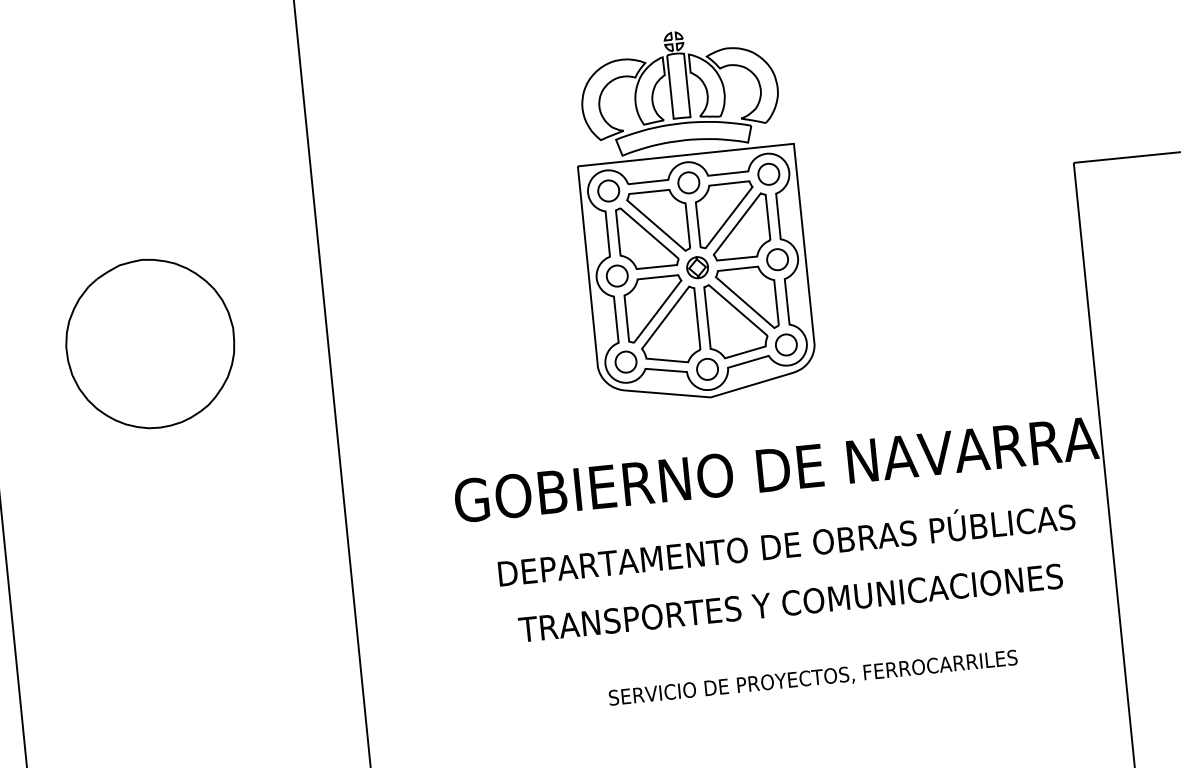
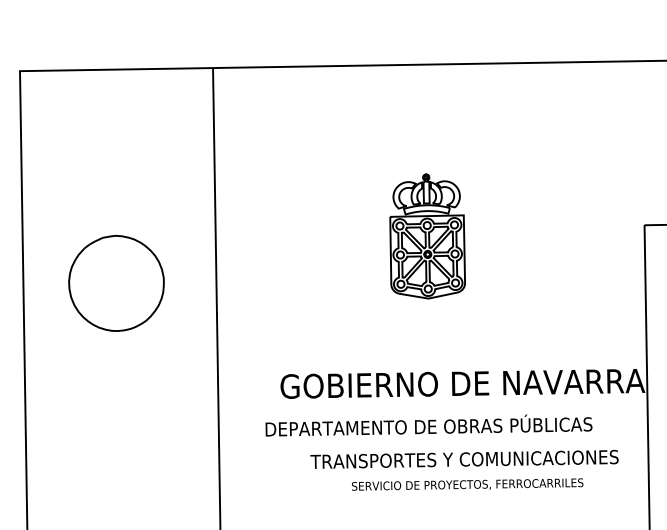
part: (692, 214) -> (427, 236), size x0.6
text: (785, 543) -> (428, 425), moved
text: (812, 677) -> (467, 484), moved

